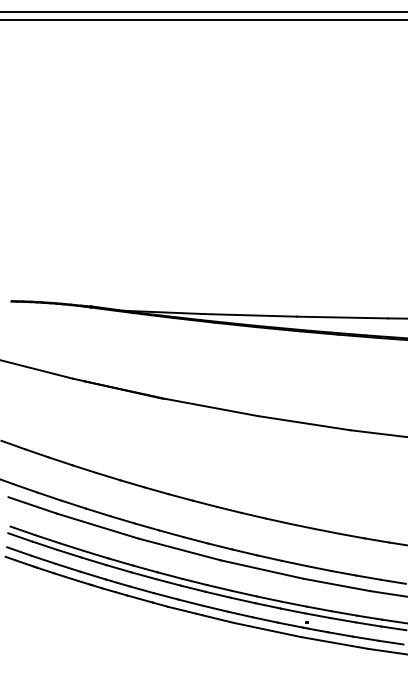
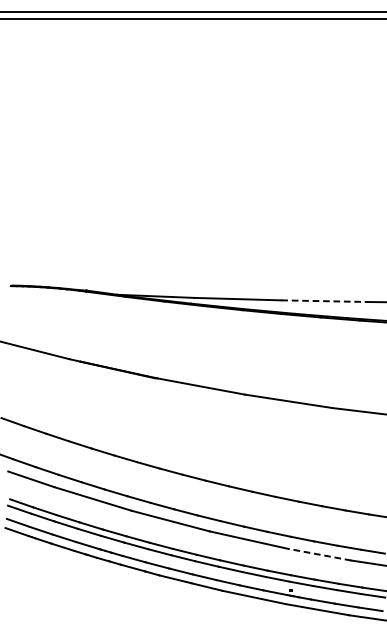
line: (342, 317) -> (324, 301), solid -> dashed
line: (337, 584) -> (320, 554), solid -> dashed

